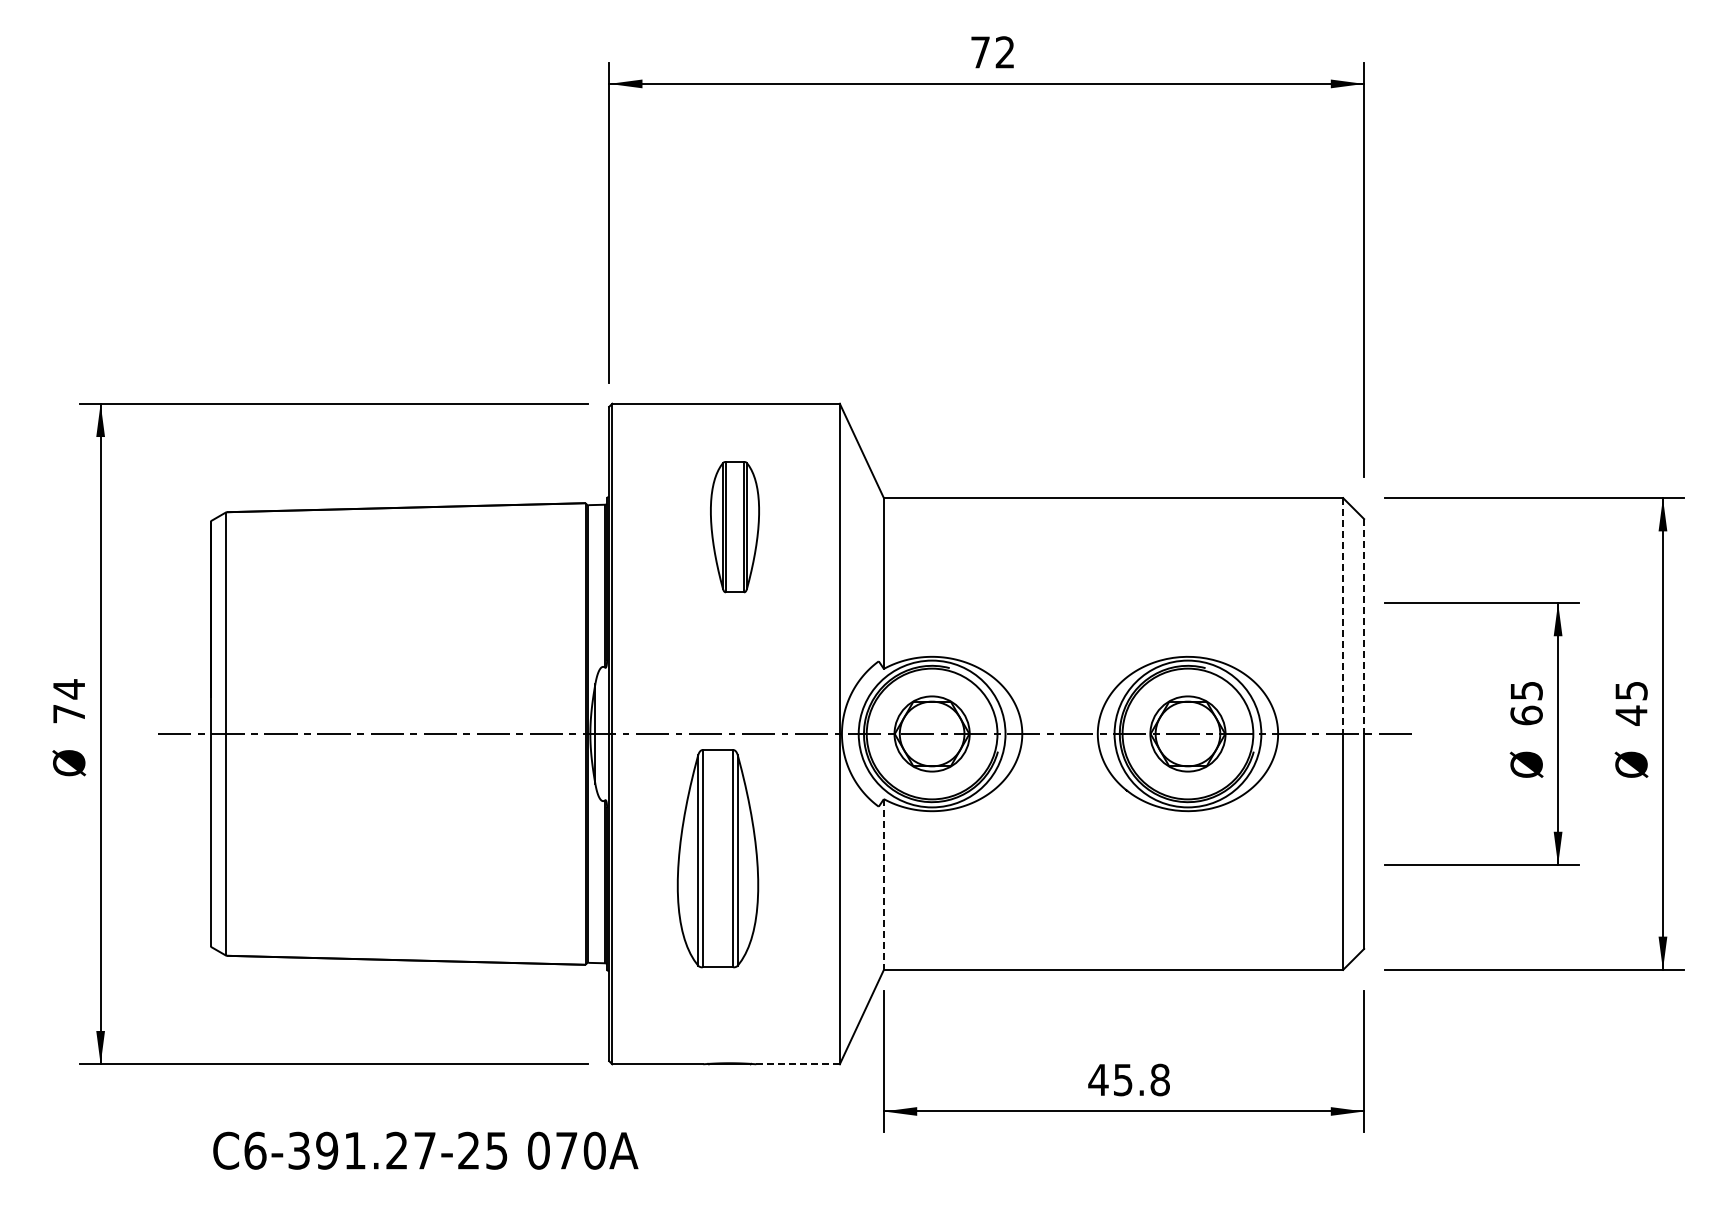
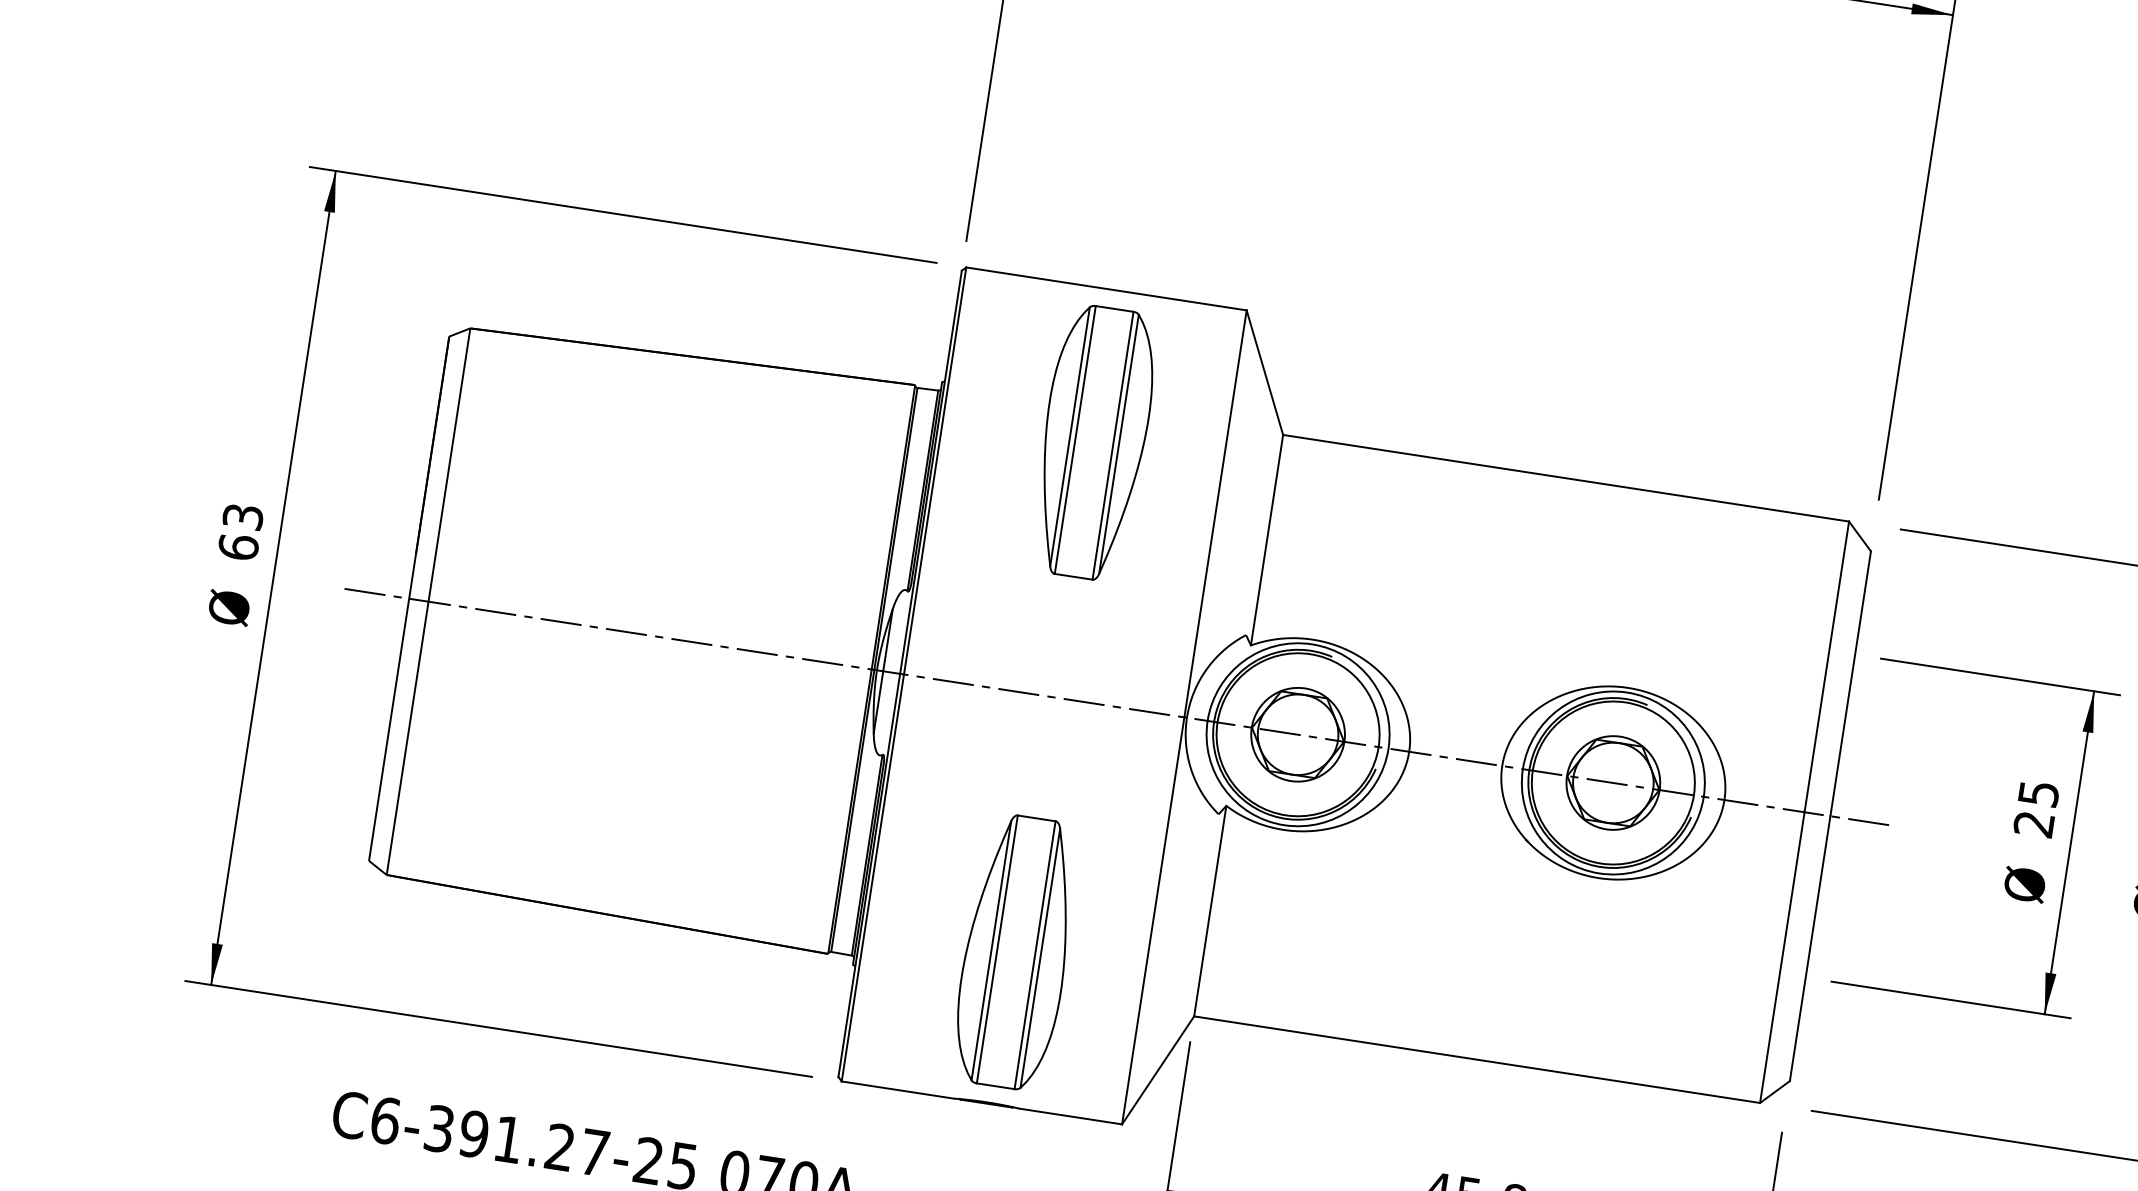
part: (734, 526) -> (1093, 441), size x1.67
line: (1343, 616) -> (1827, 667), dashed -> solid
line: (1364, 627) -> (1850, 685), dashed -> solid
text: (69, 701) -> (241, 532), 74 -> 63
text: (1526, 715) -> (2034, 824), 65 -> 25
part: (717, 858) -> (1015, 951), moved
line: (883, 885) -> (1209, 912), dashed -> solid
line: (798, 1064) -> (1071, 1116), dashed -> solid

